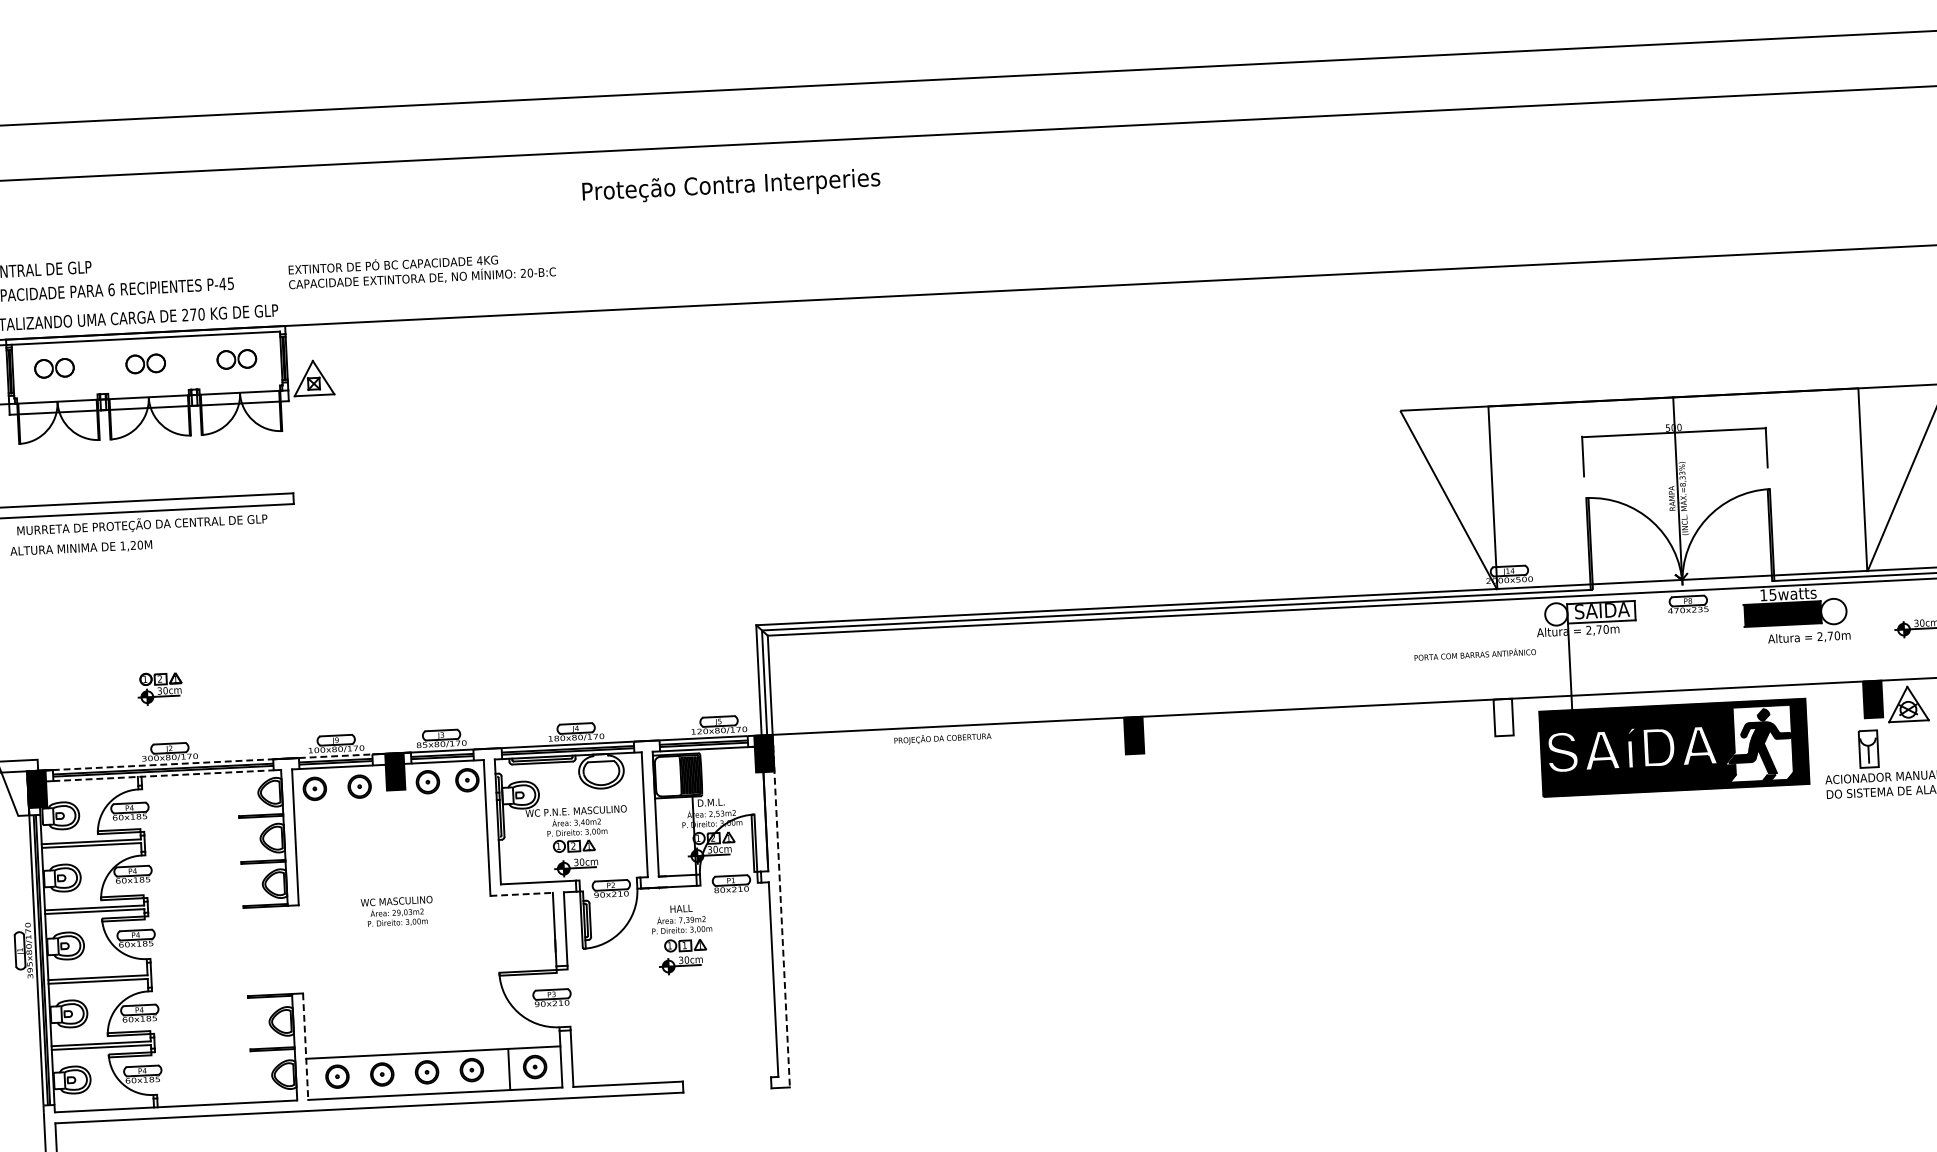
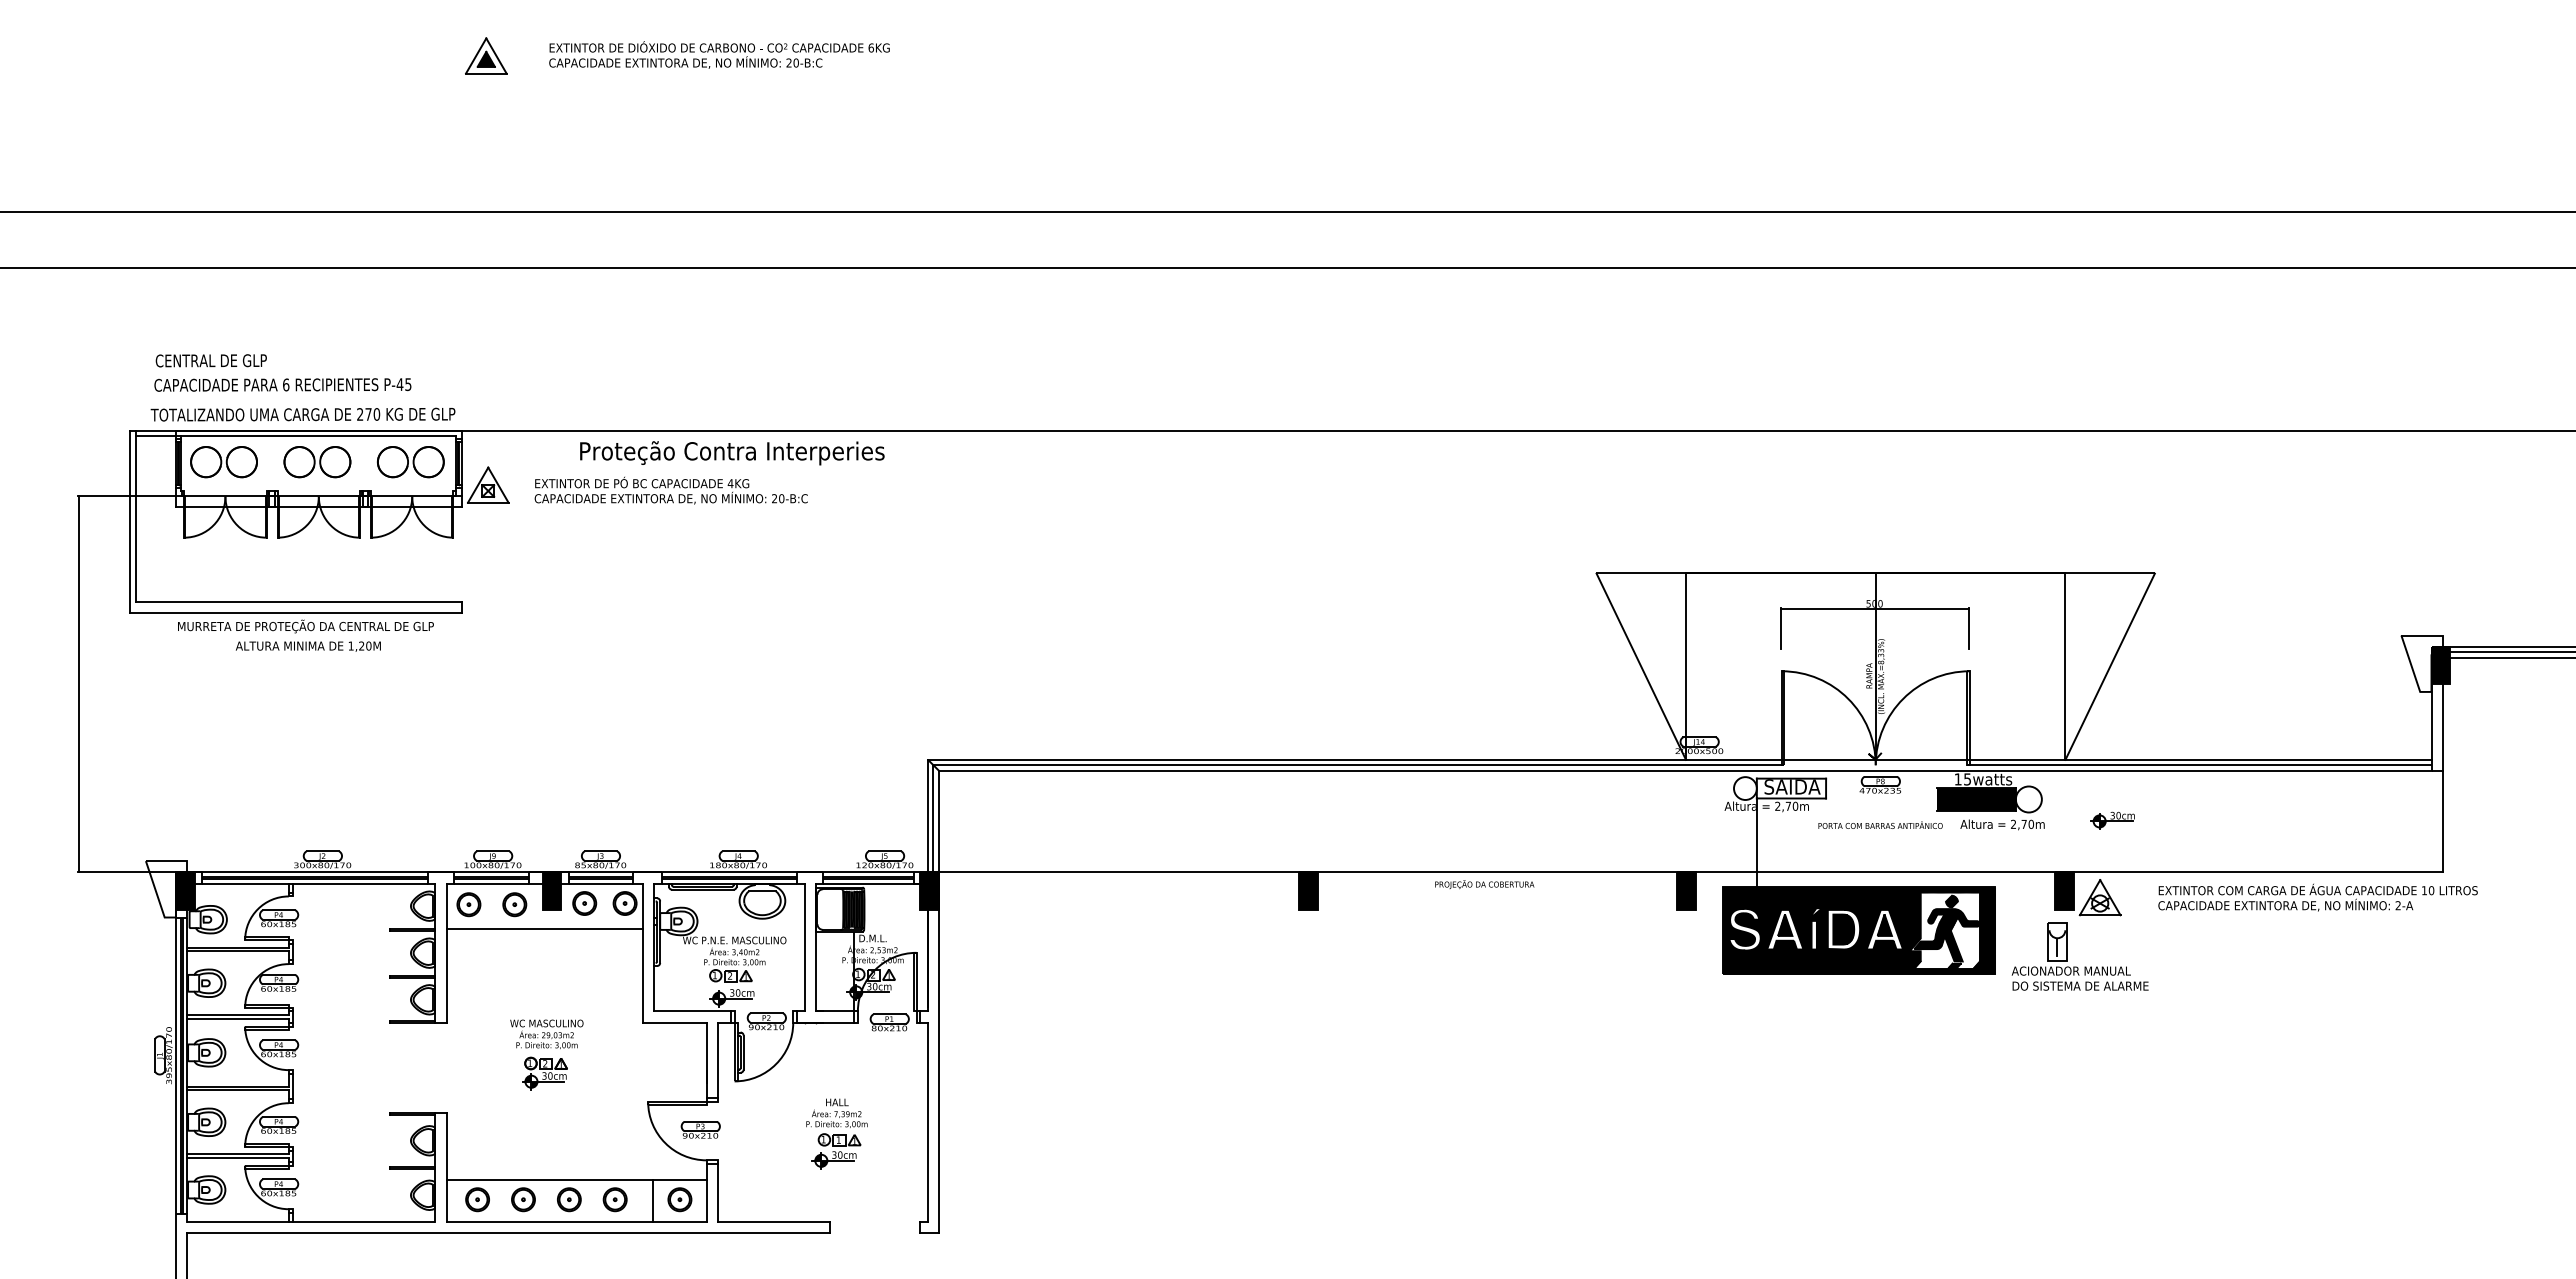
text: (731, 186) -> (732, 453), moved
text: (421, 270) -> (670, 490), moved
part: (236, 359) -> (410, 462), size x1.67
part: (145, 364) -> (317, 462), size x1.67
part: (53, 368) -> (223, 462), size x1.67
text: (80, 548) -> (307, 646), moved
text: (1475, 653) -> (1880, 824), moved
part: (159, 688) -> (544, 1073), moved
fill: (1503, 716) -> (1686, 890), added
text: (942, 738) -> (1484, 884), moved
line: (335, 756) -> (491, 872), dashed -> solid
line: (163, 764) -> (315, 872), dashed -> solid
line: (163, 775) -> (315, 883), dashed -> solid
line: (389, 808) -> (544, 928), added
line: (521, 894) -> (674, 1022), dashed -> solid
line: (781, 911) -> (939, 1053), dashed -> solid
part: (682, 939) -> (836, 1133), moved
line: (305, 1046) -> (446, 1167), dashed -> solid

